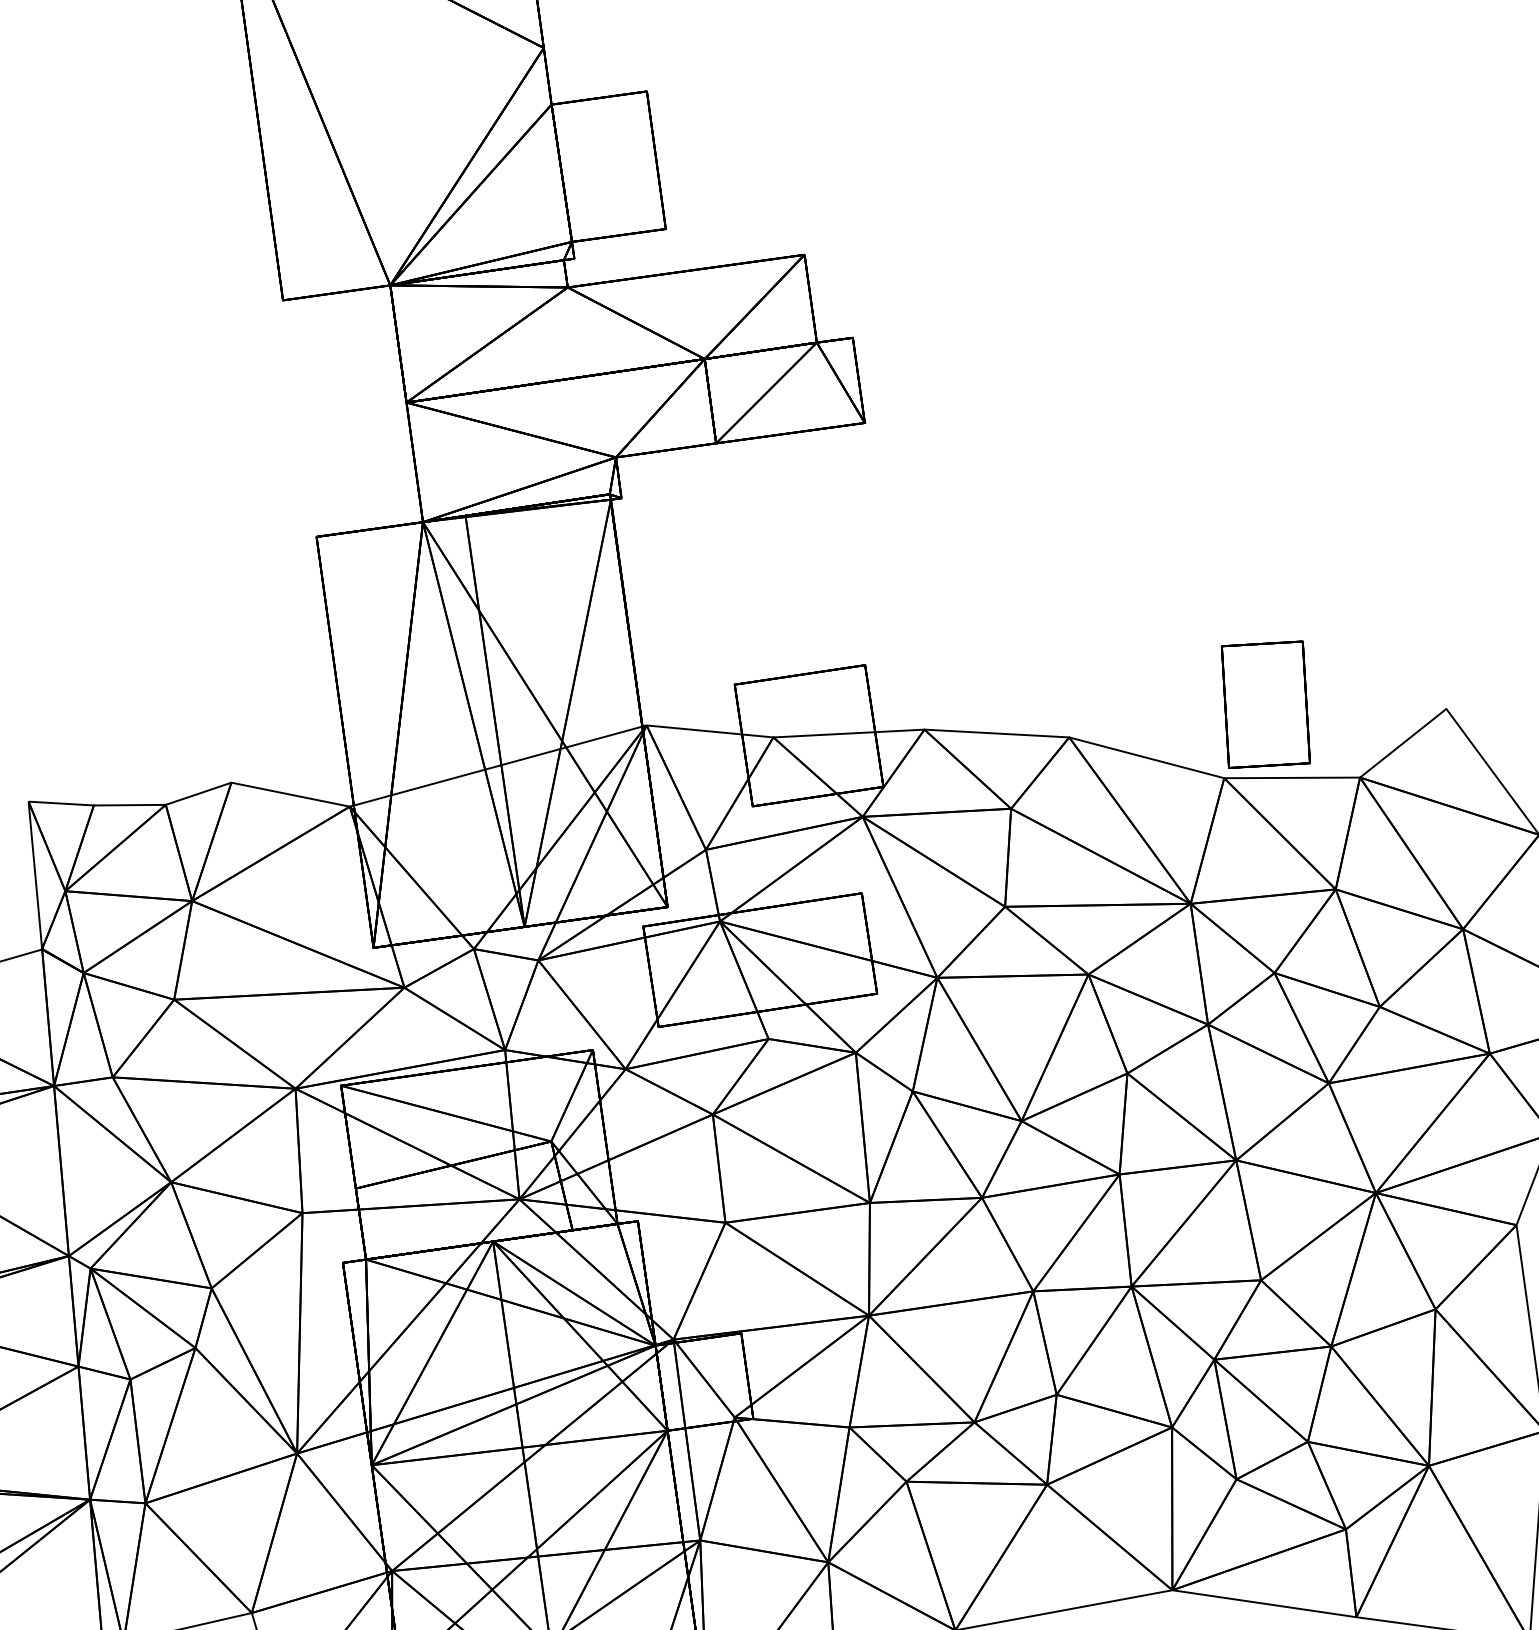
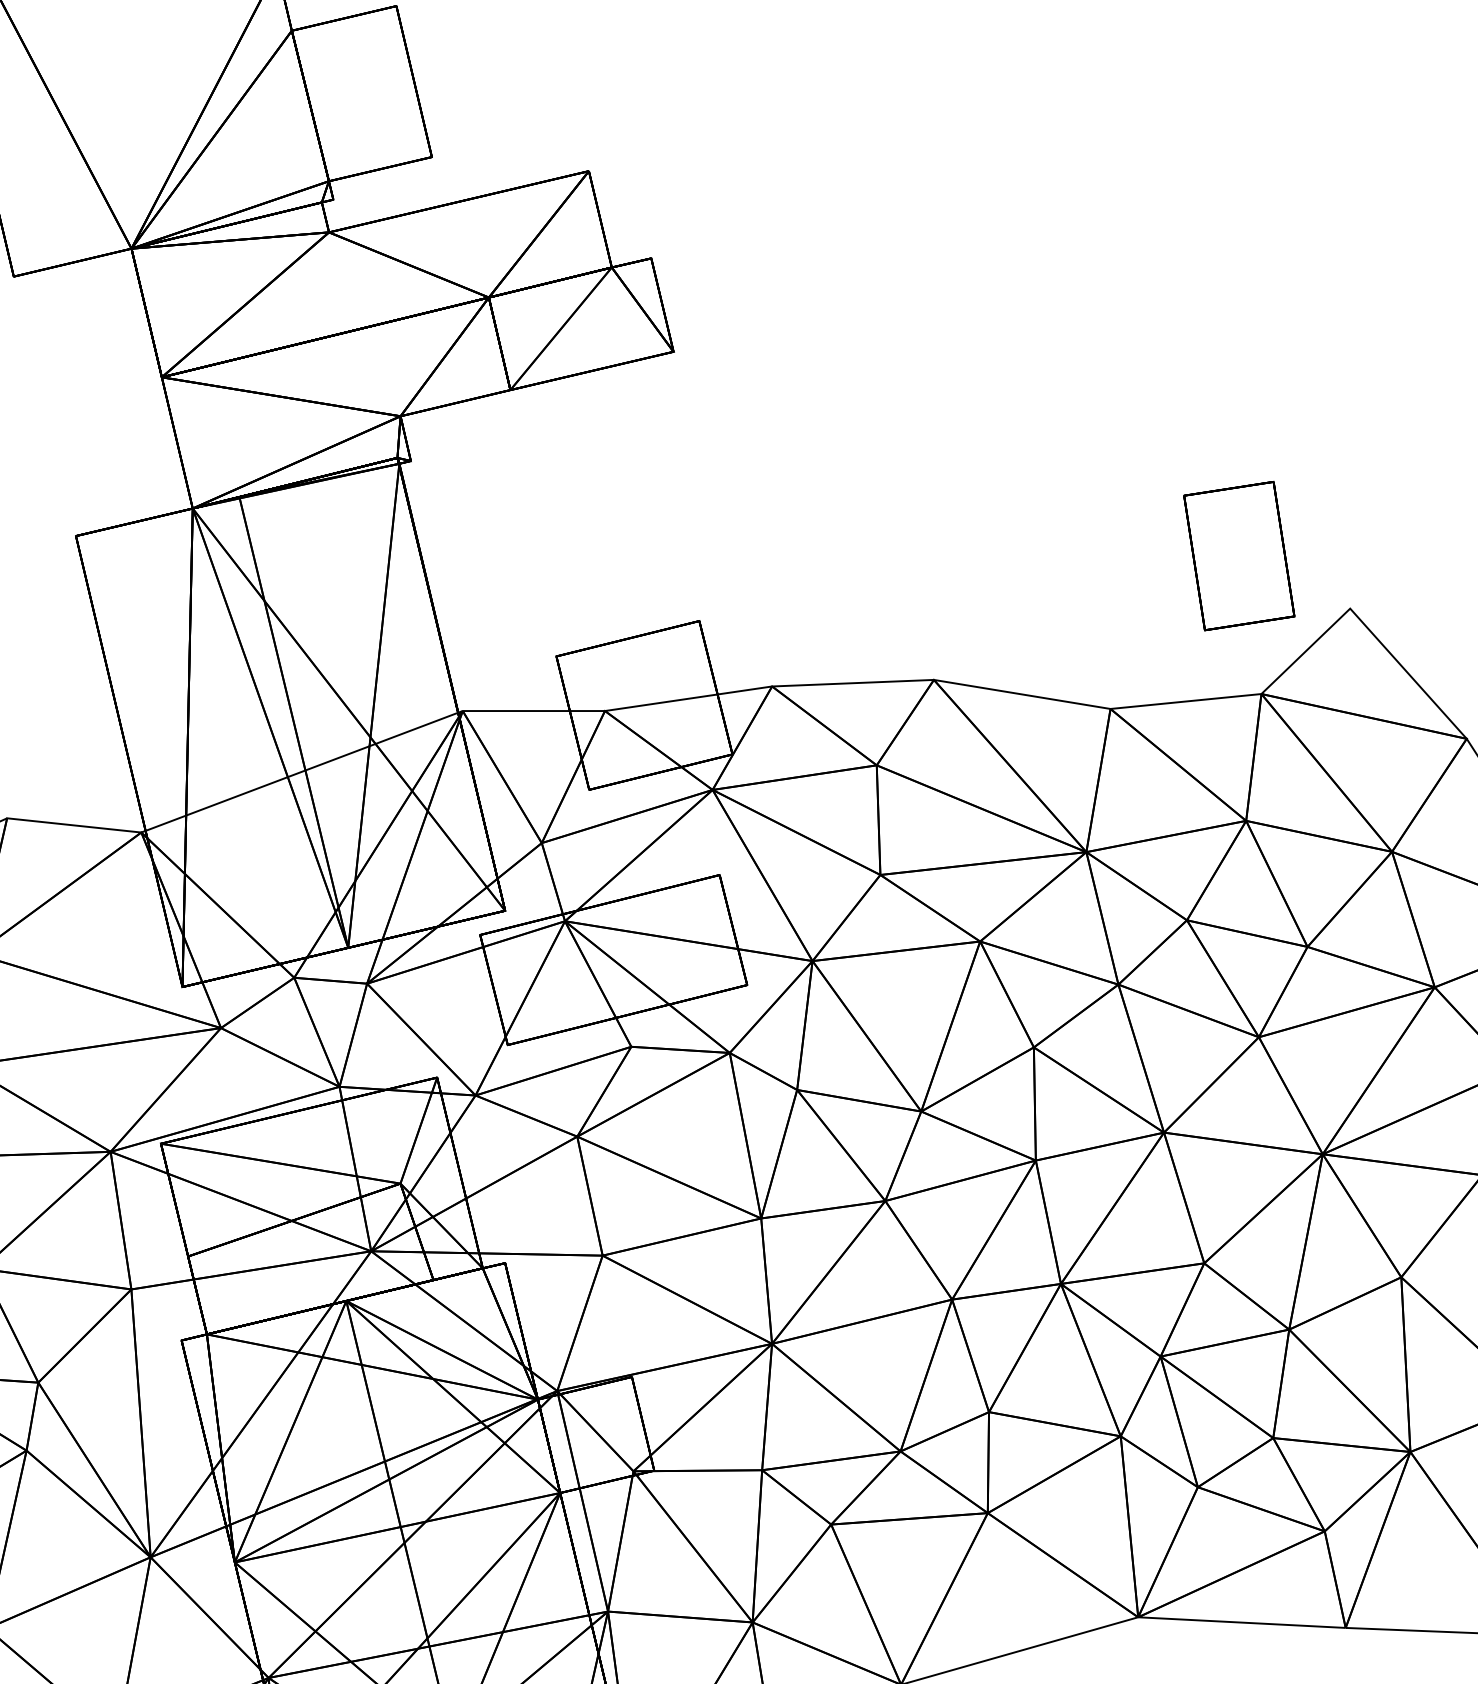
part: (1265, 704) -> (1238, 555), moved

